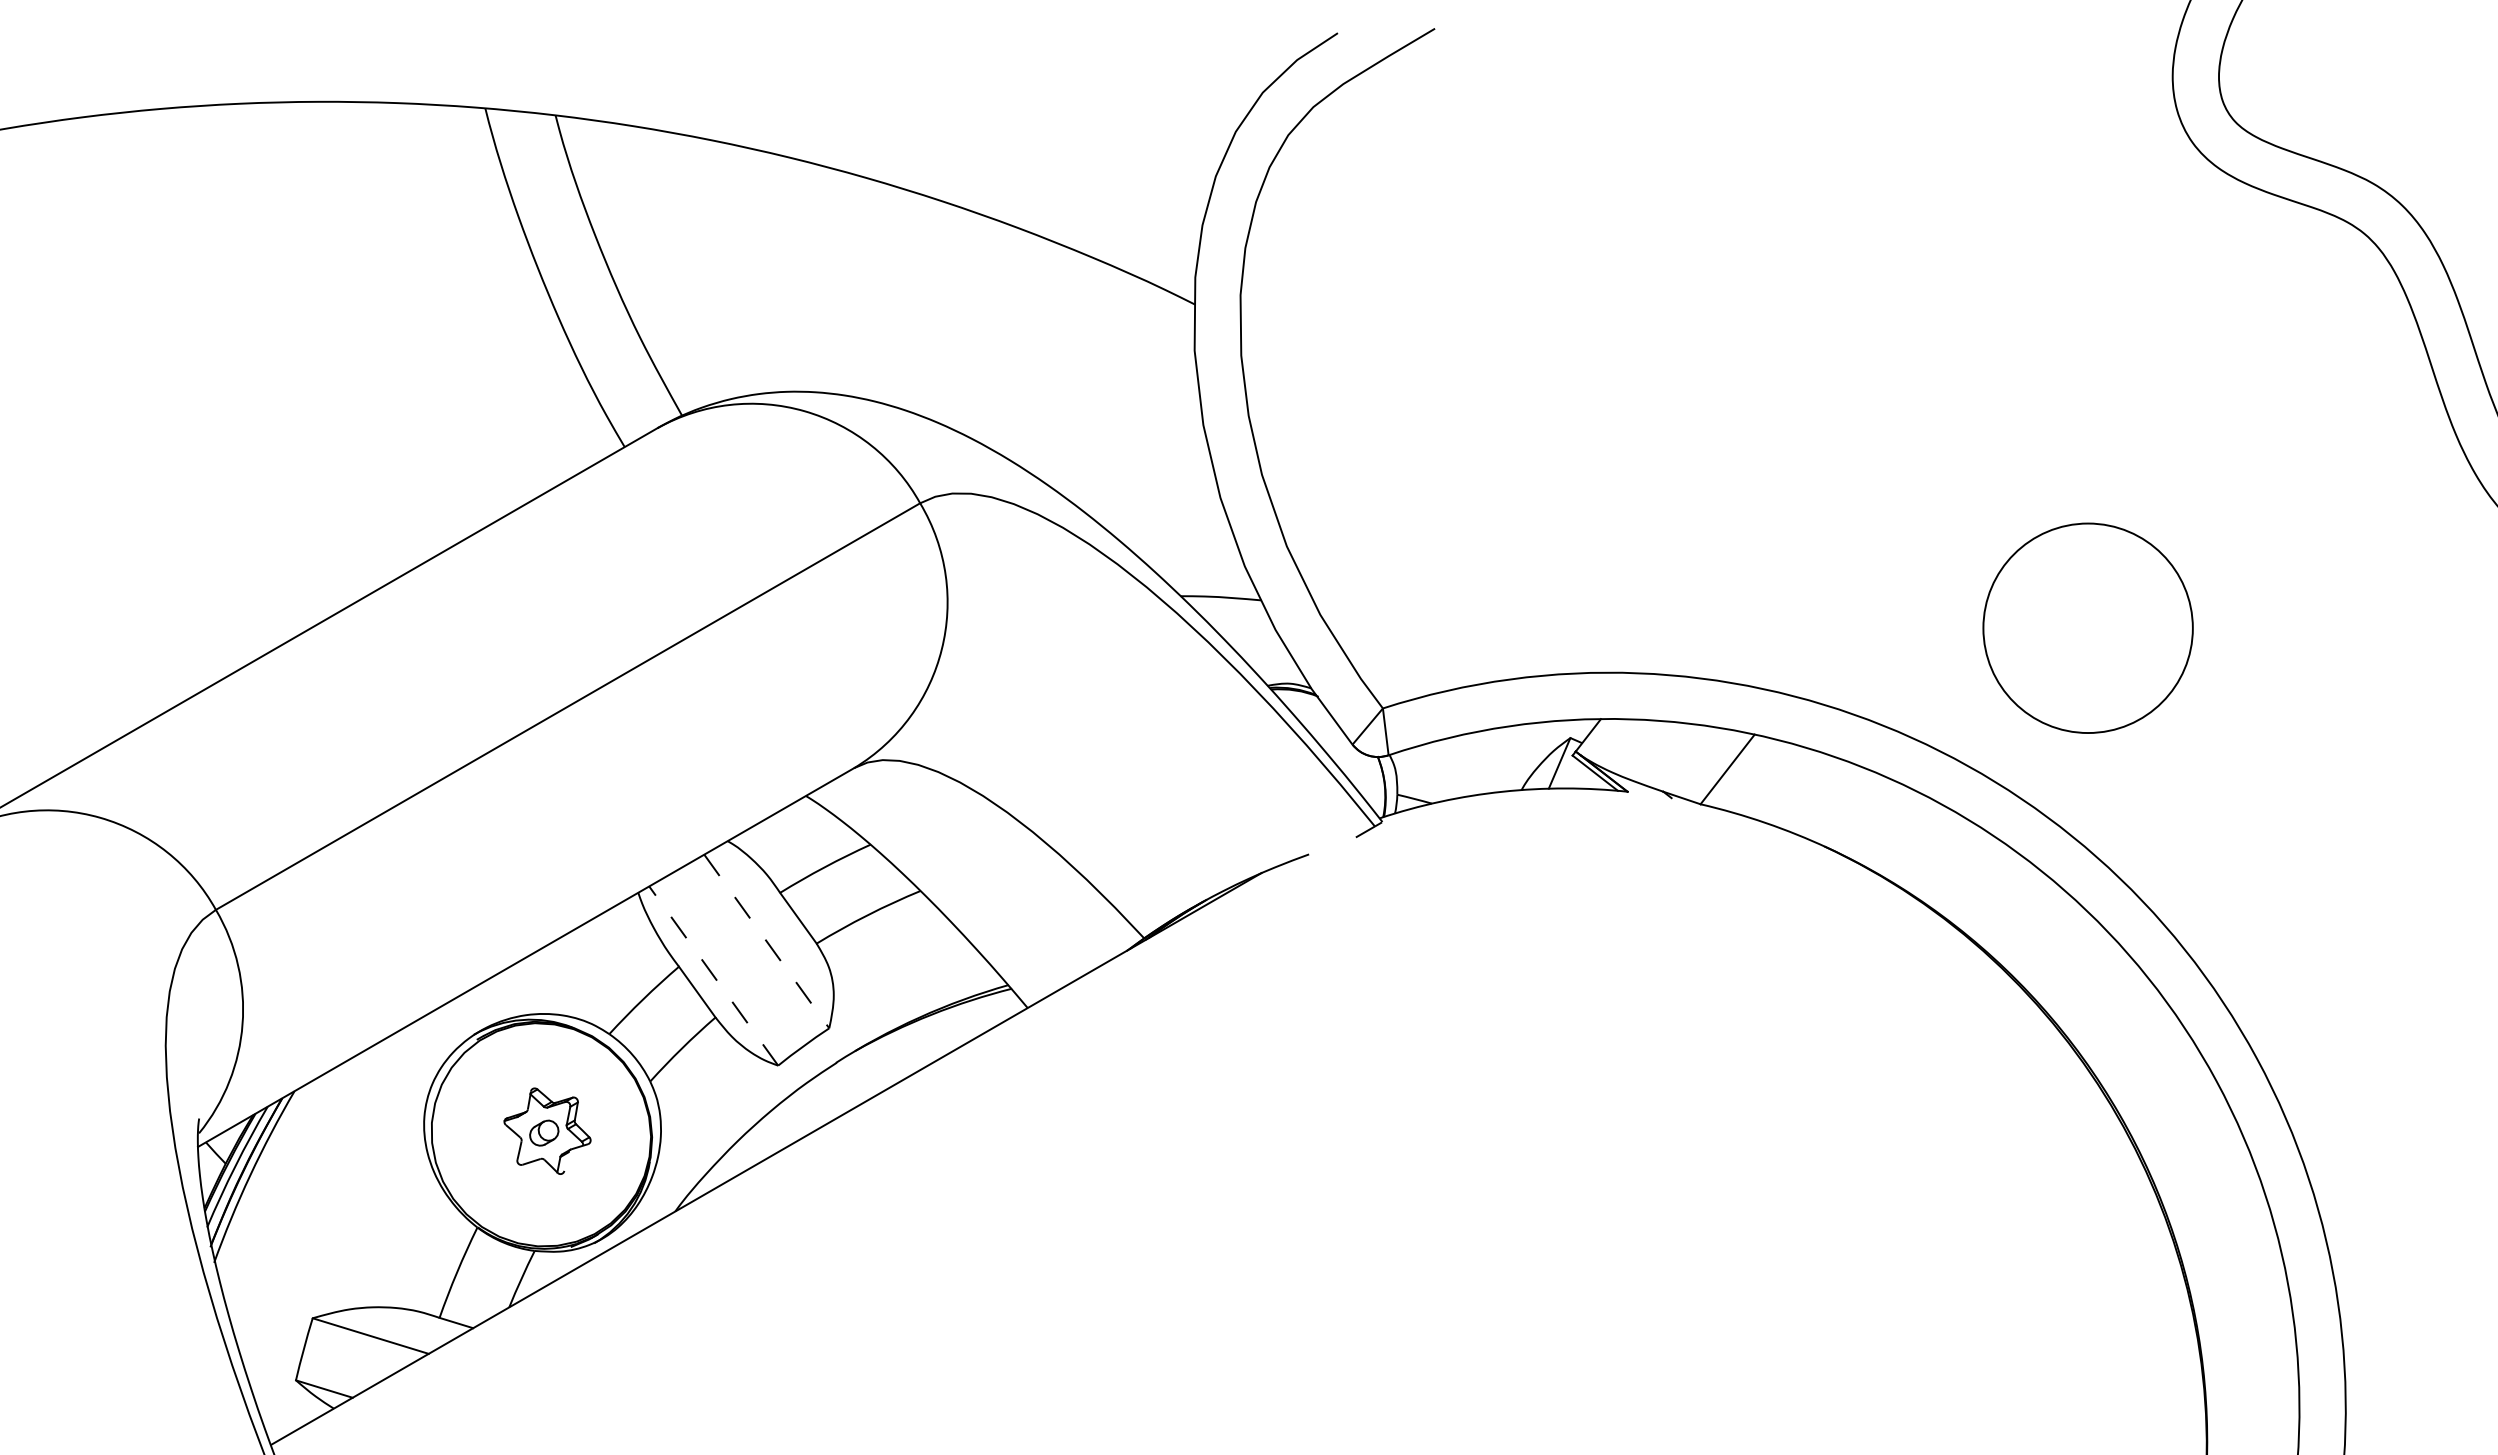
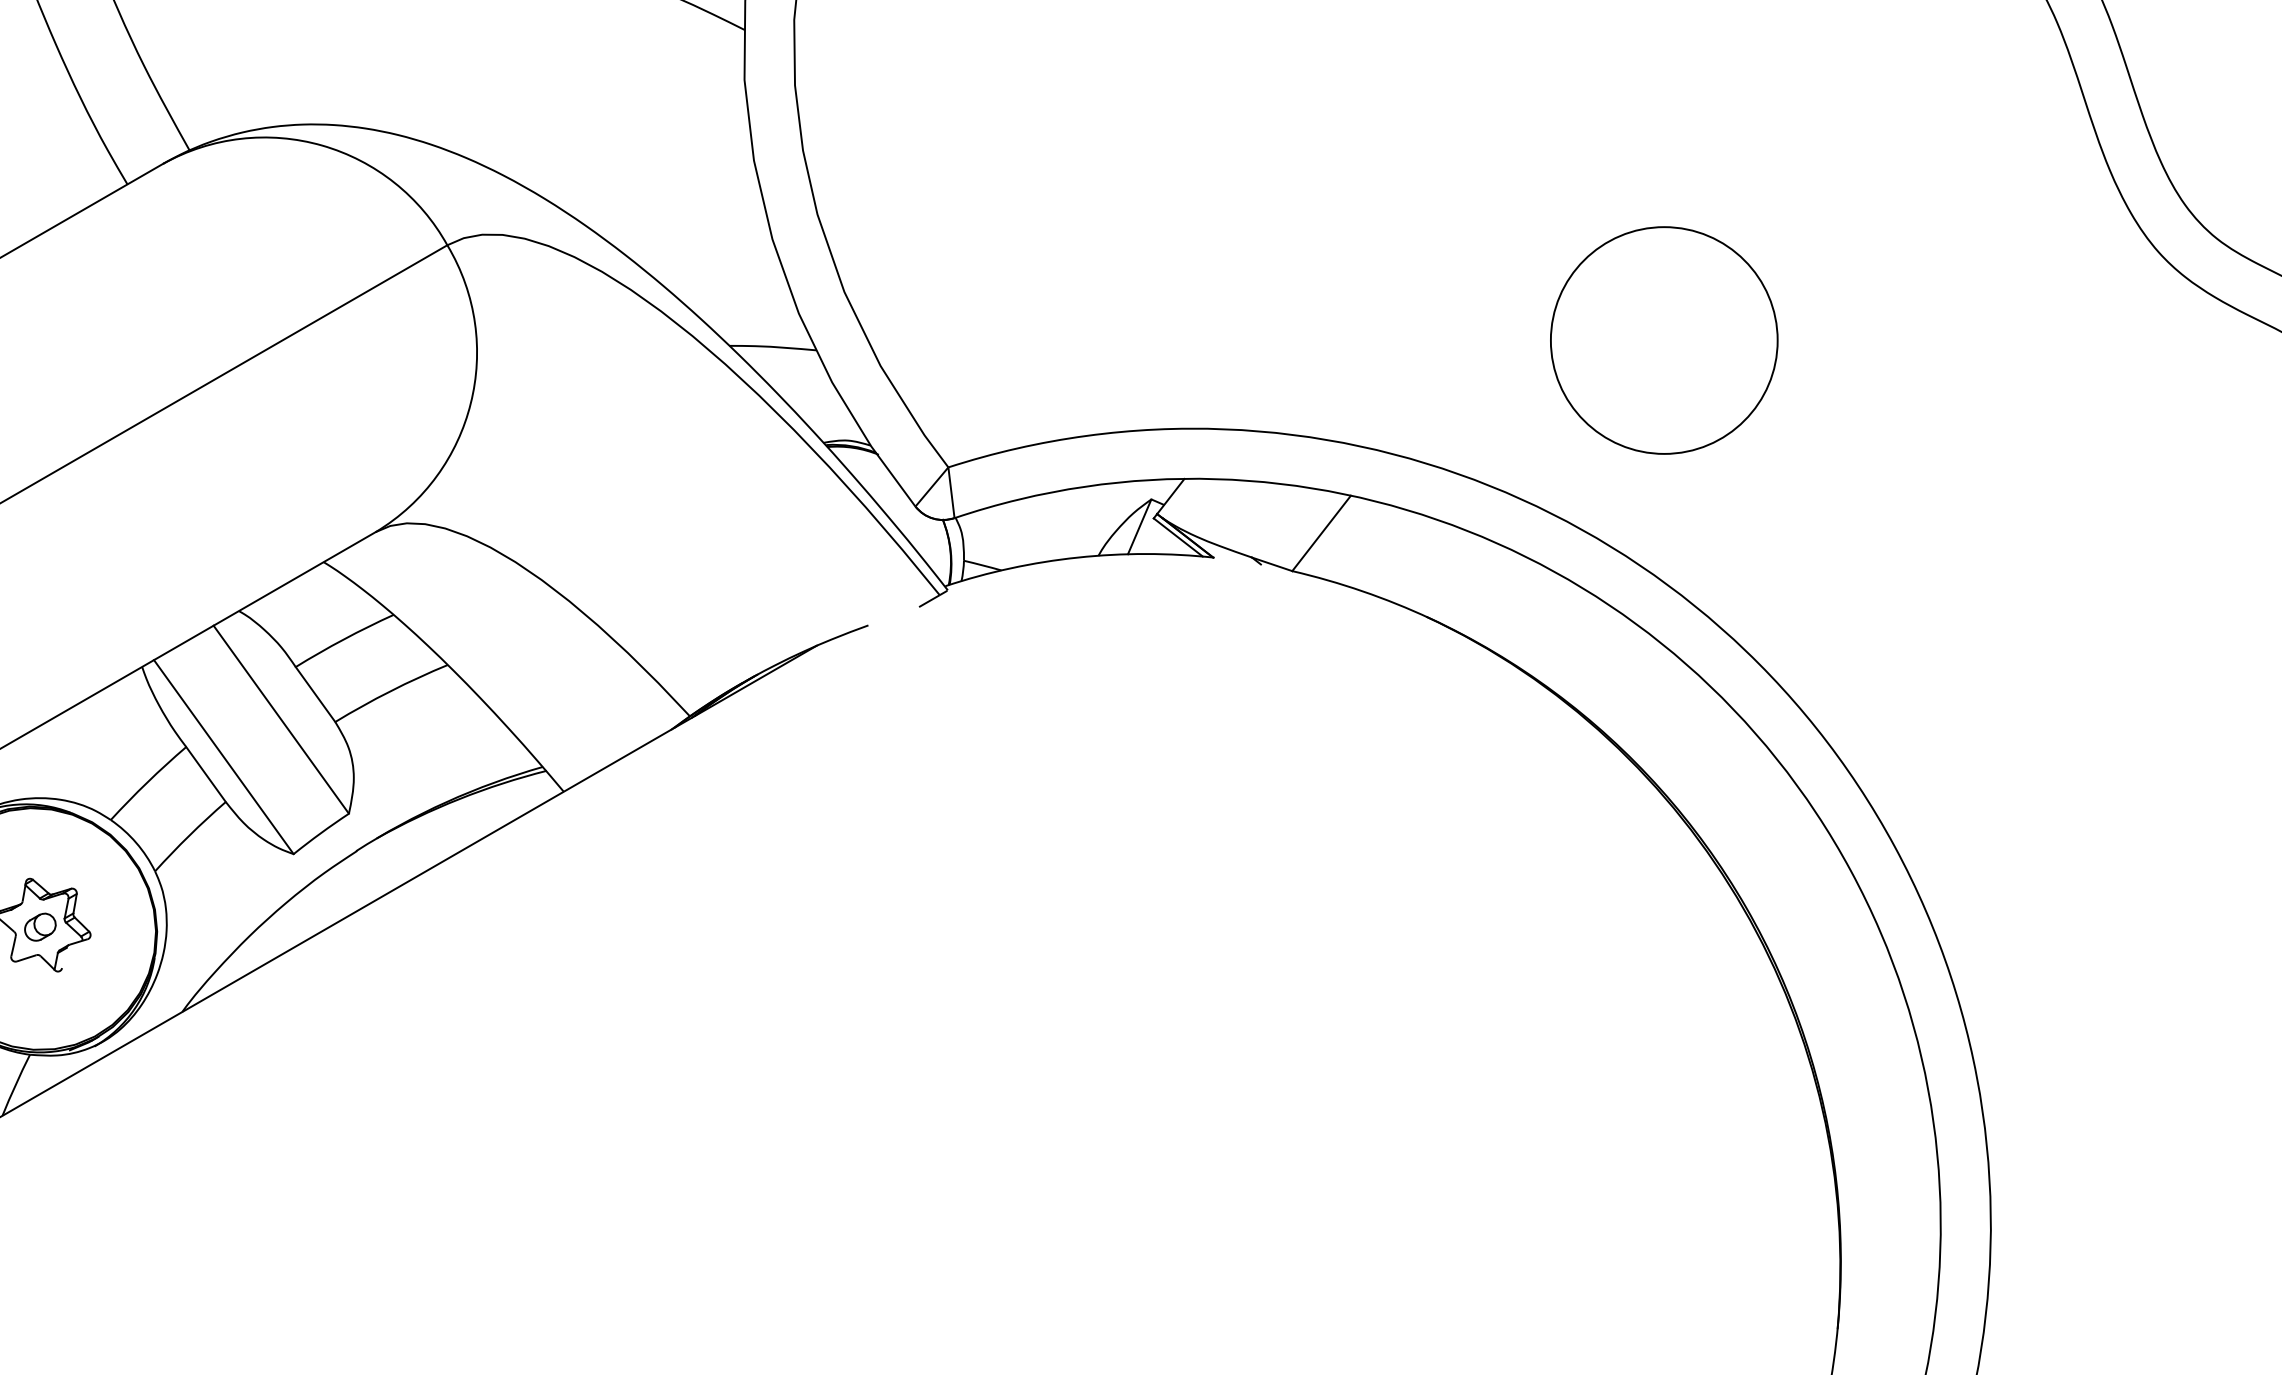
circle: (2087, 627) -> (1663, 339), moved
line: (766, 941) -> (280, 719), dashed -> solid
line: (713, 975) -> (223, 756), dashed -> solid

